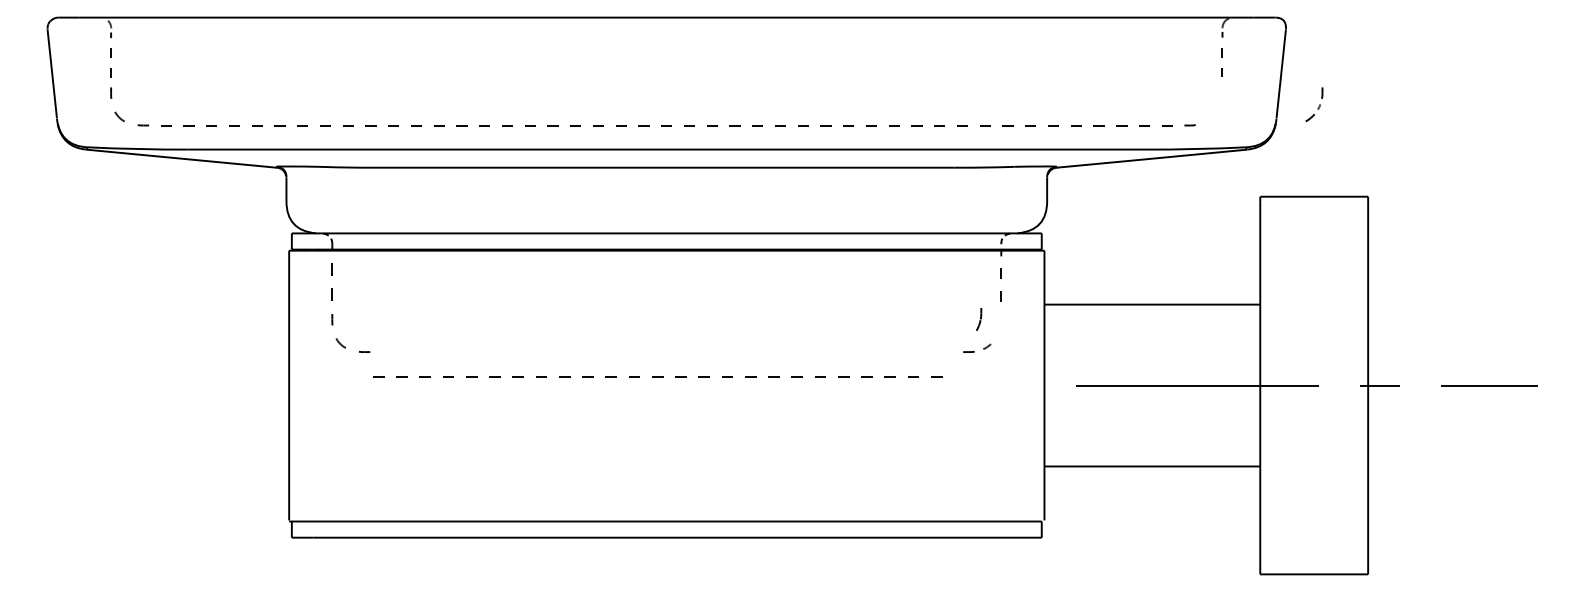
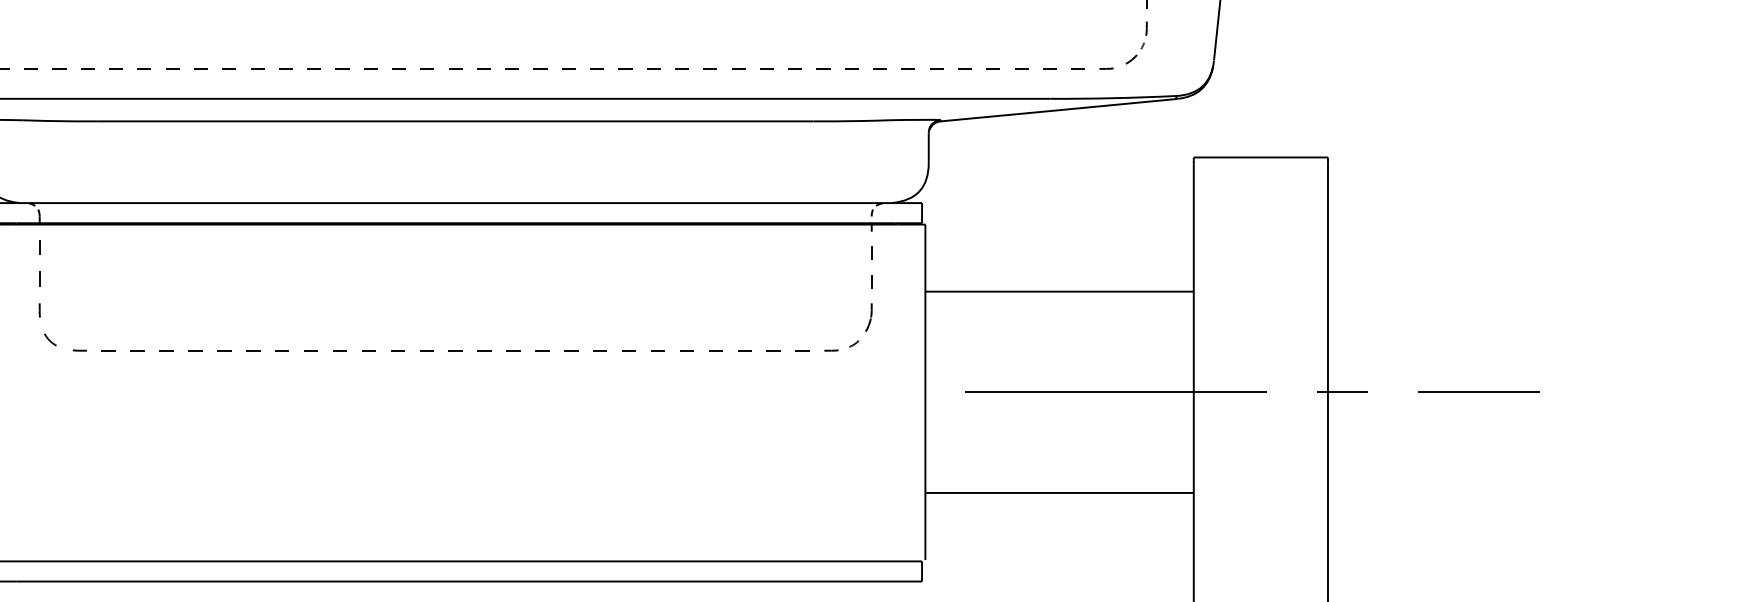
part: (1314, 104) -> (1136, 42), moved
part: (979, 319) -> (869, 317), moved
part: (657, 376) -> (455, 349), moved

